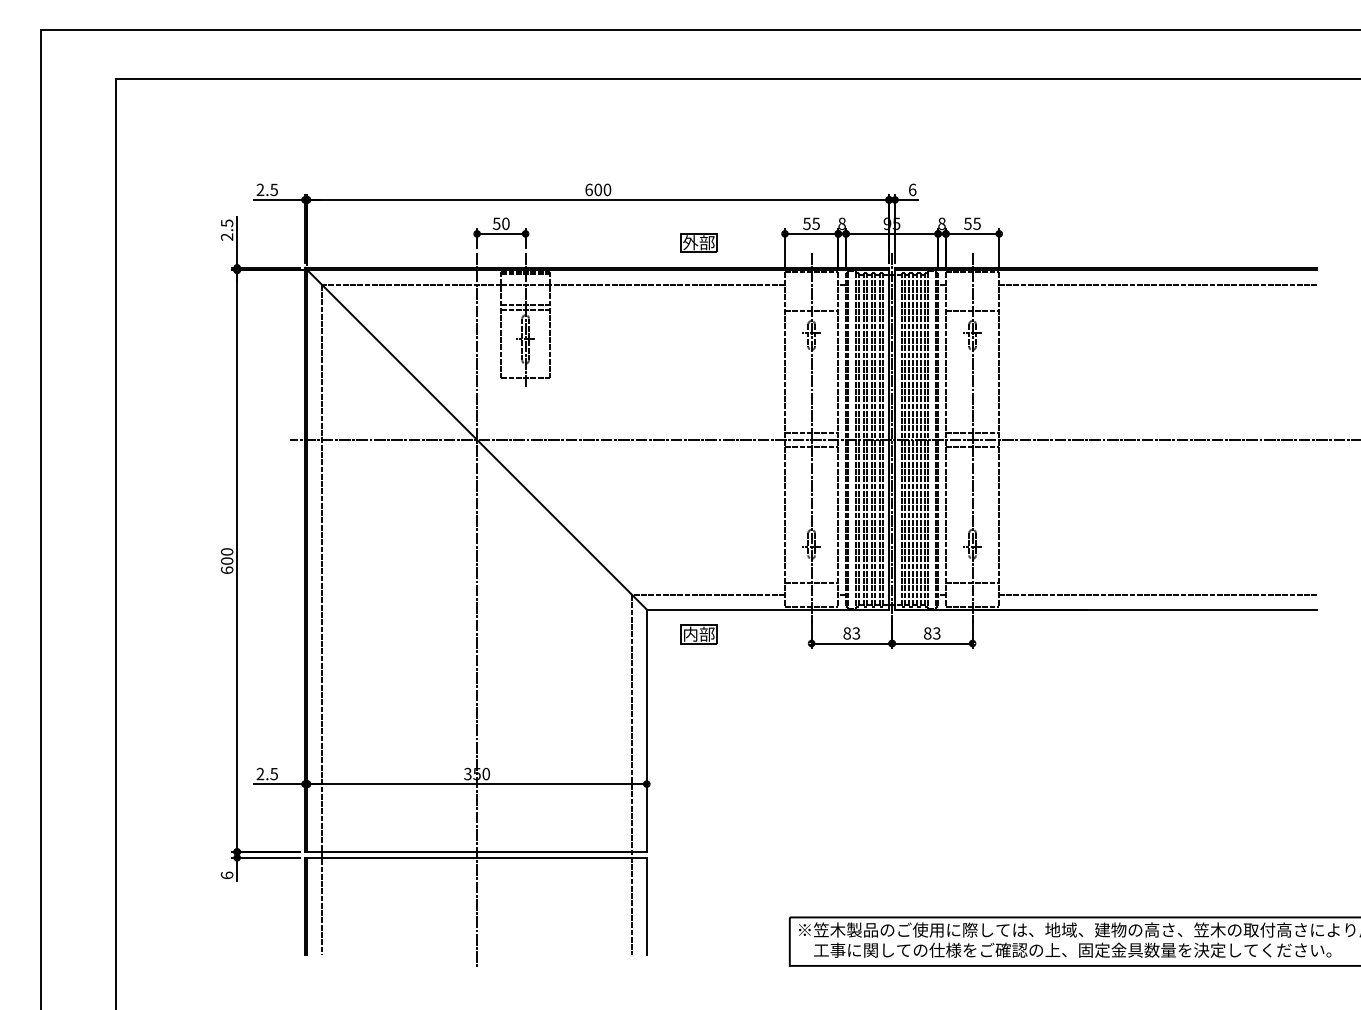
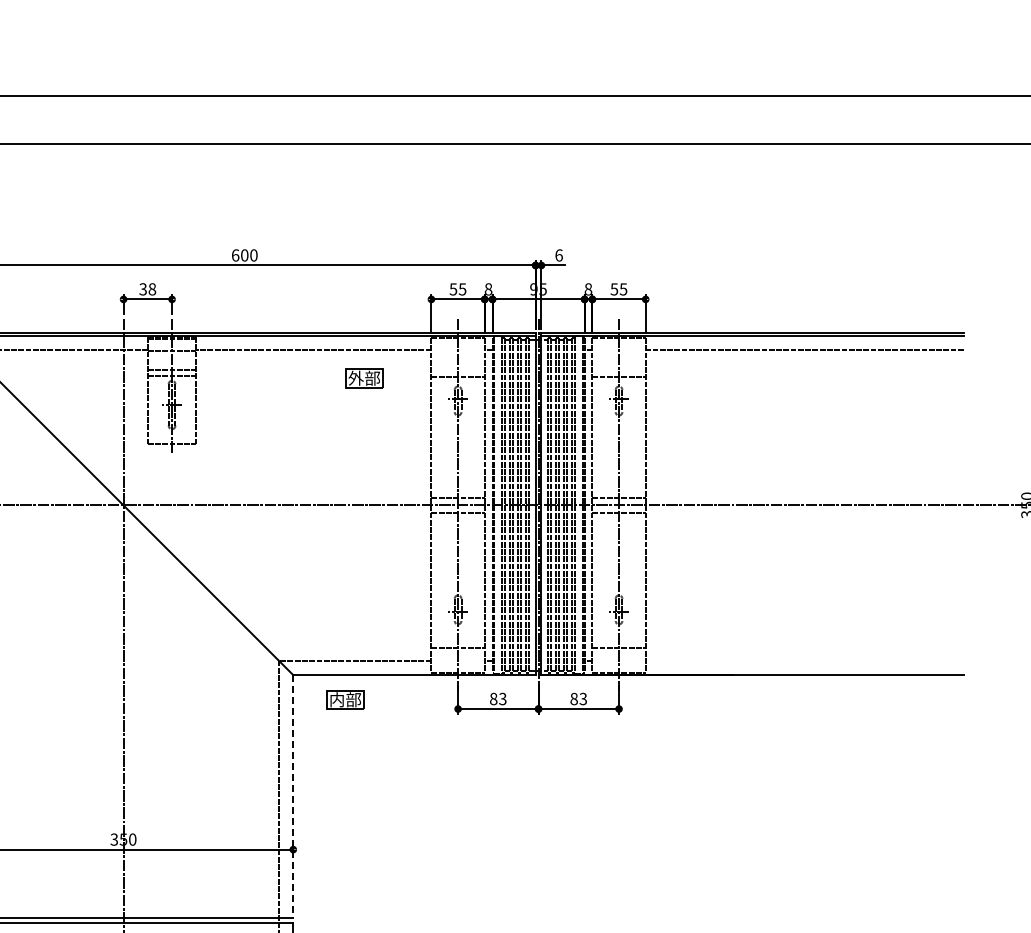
text: (501, 223) -> (147, 289), 50 -> 38
part: (698, 242) -> (363, 378), moved
line: (1158, 595) -> (804, 661), removed
line: (646, 731) -> (292, 797), solid -> dashed

